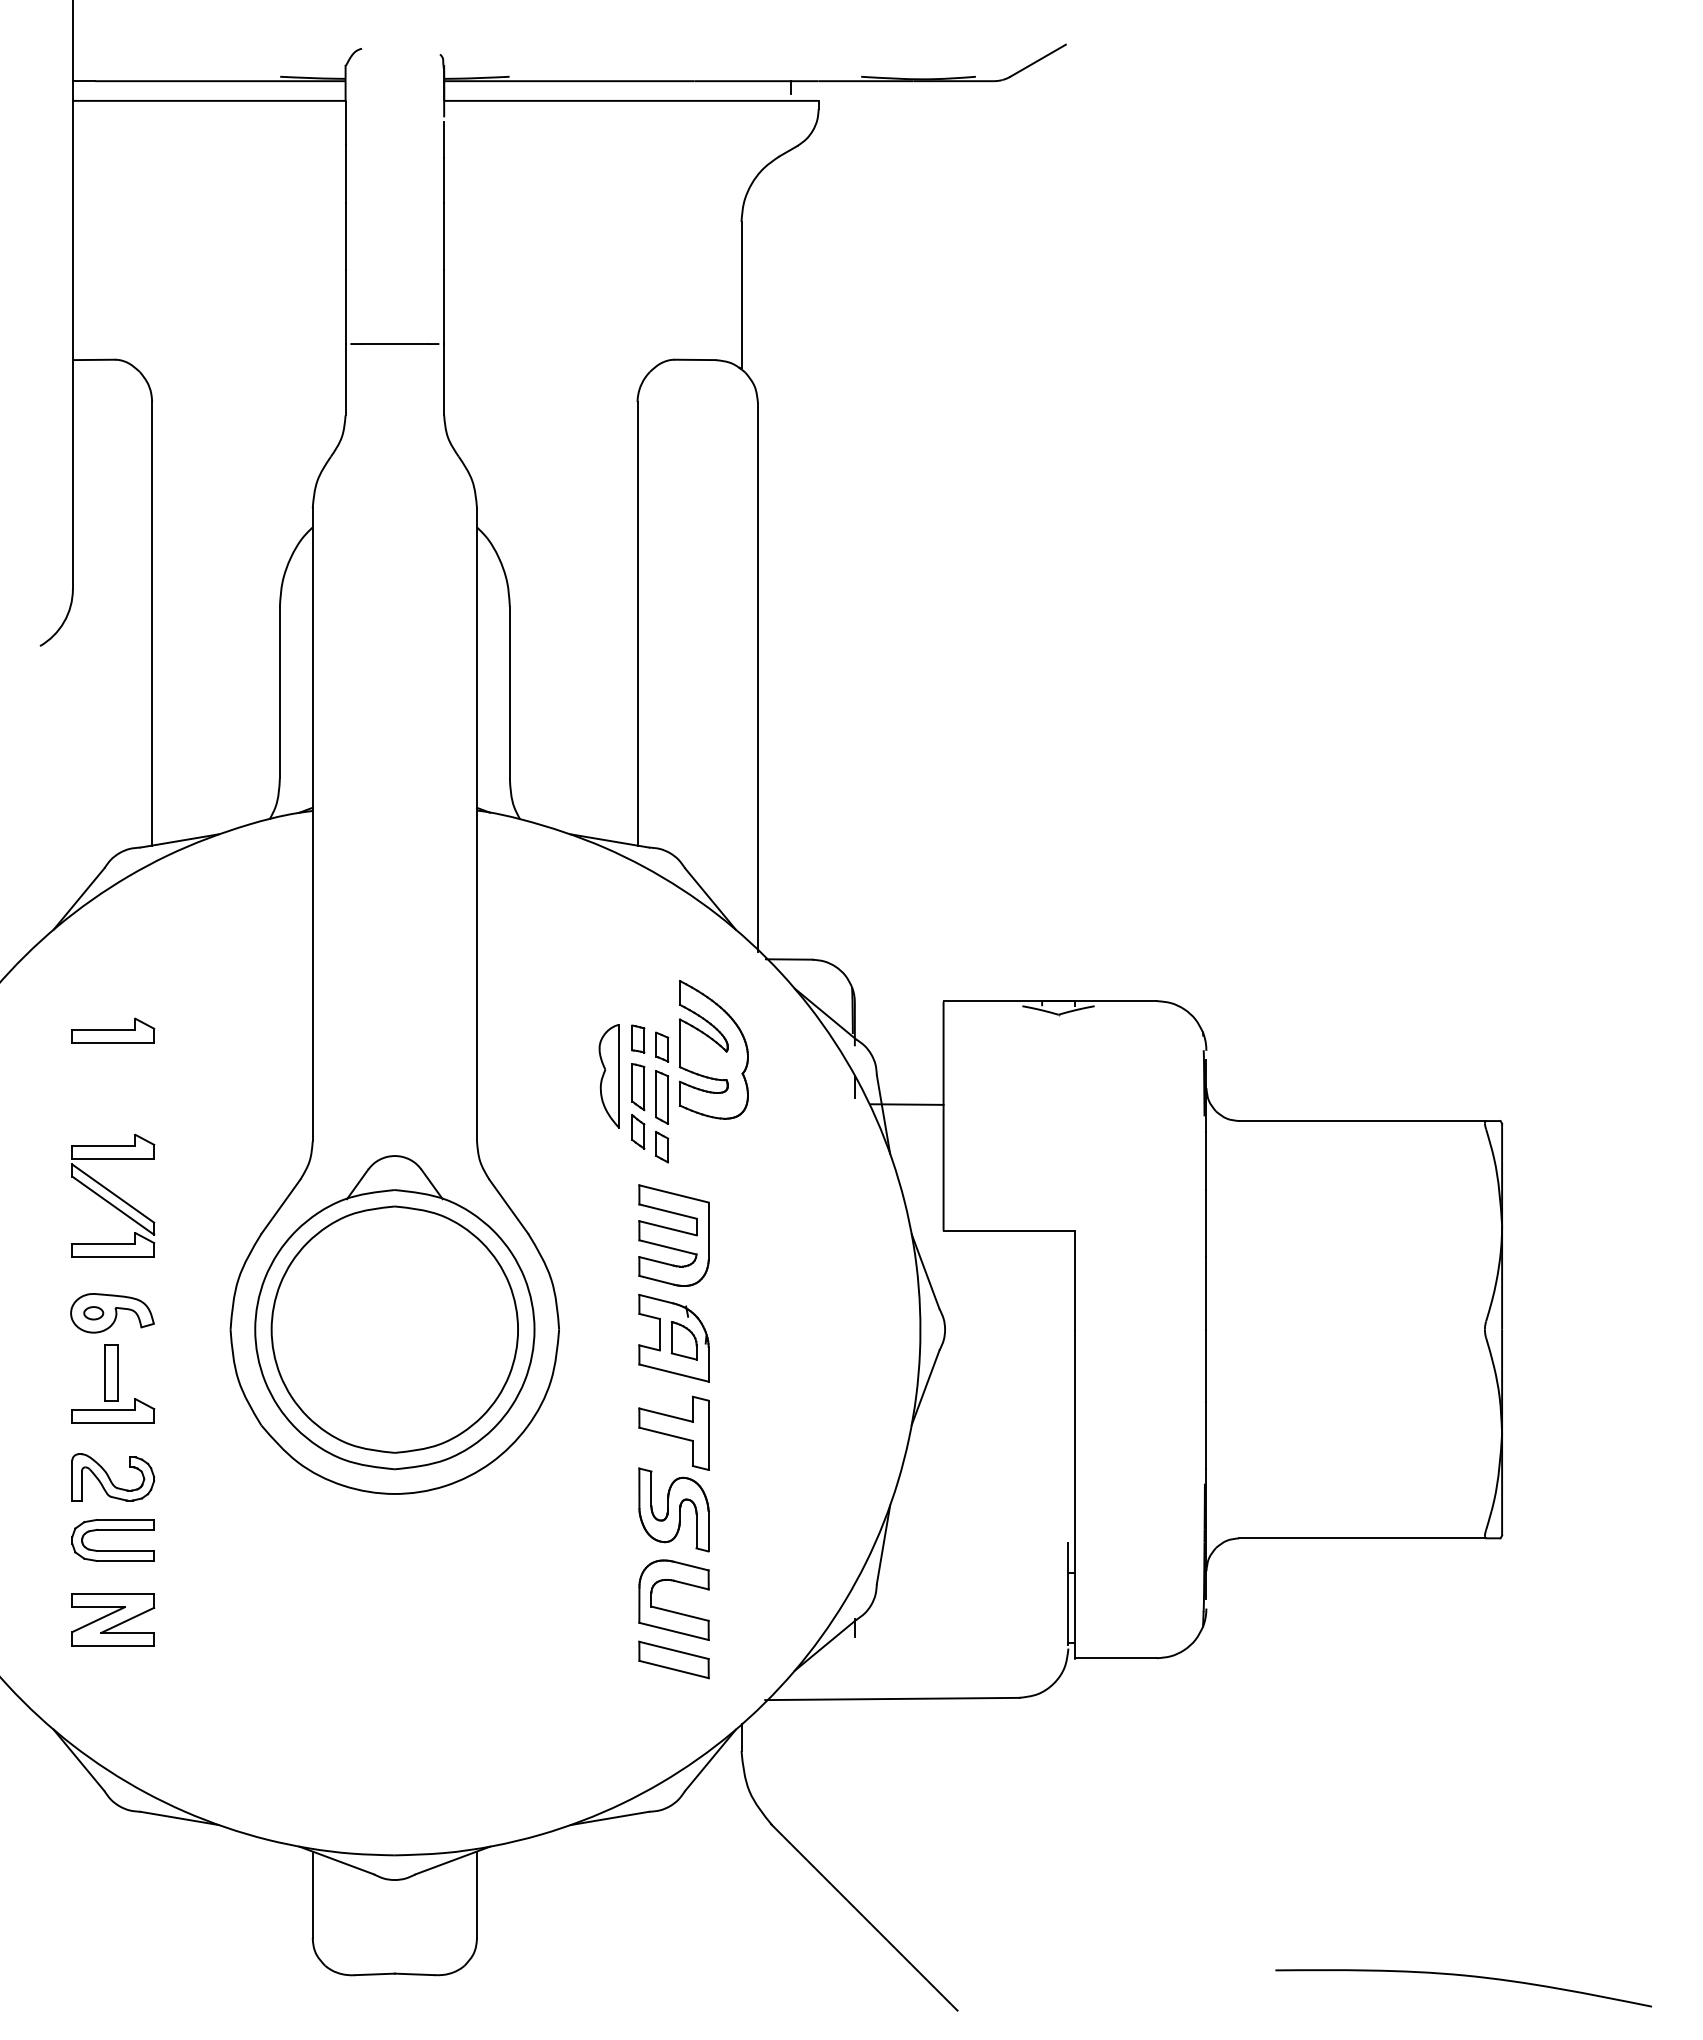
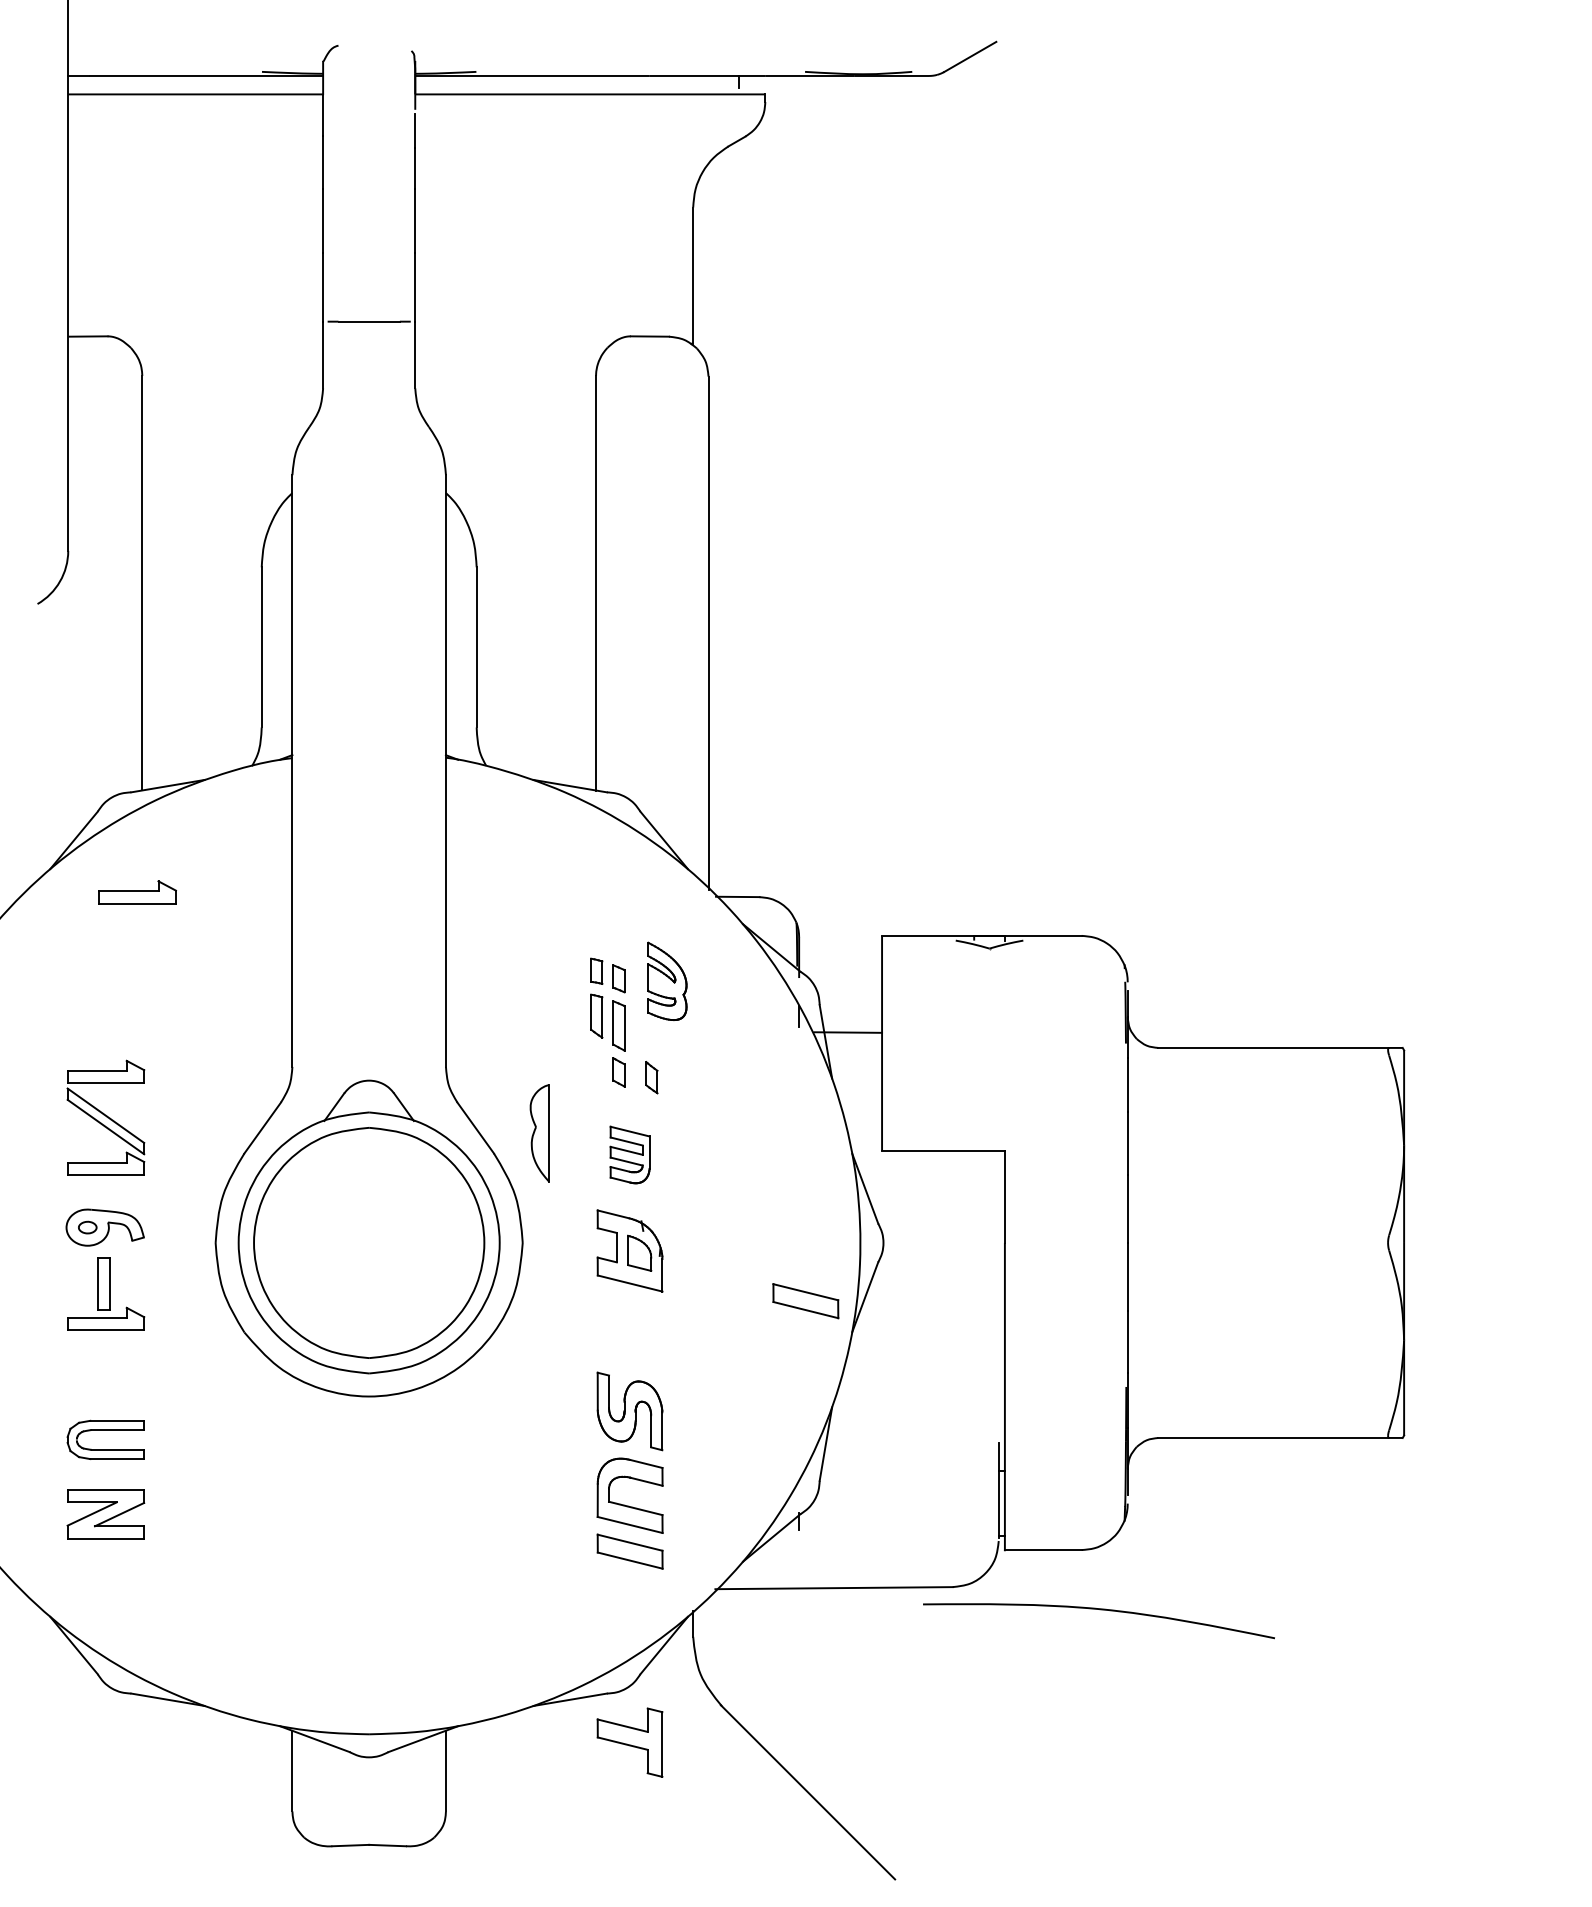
part: (113, 1030) -> (137, 892), moved
part: (713, 1049) -> (667, 981), size x0.6
part: (608, 1076) -> (538, 1133), moved
part: (638, 1131) -> (652, 1077), moved
part: (673, 1235) -> (629, 1154), size x0.6
part: (861, 1391) -> (805, 1300), added
part: (673, 1432) -> (629, 1741), moved
part: (113, 1477) -> (106, 1381), removed
curve: (1463, 1976) -> (1098, 1610), moved

